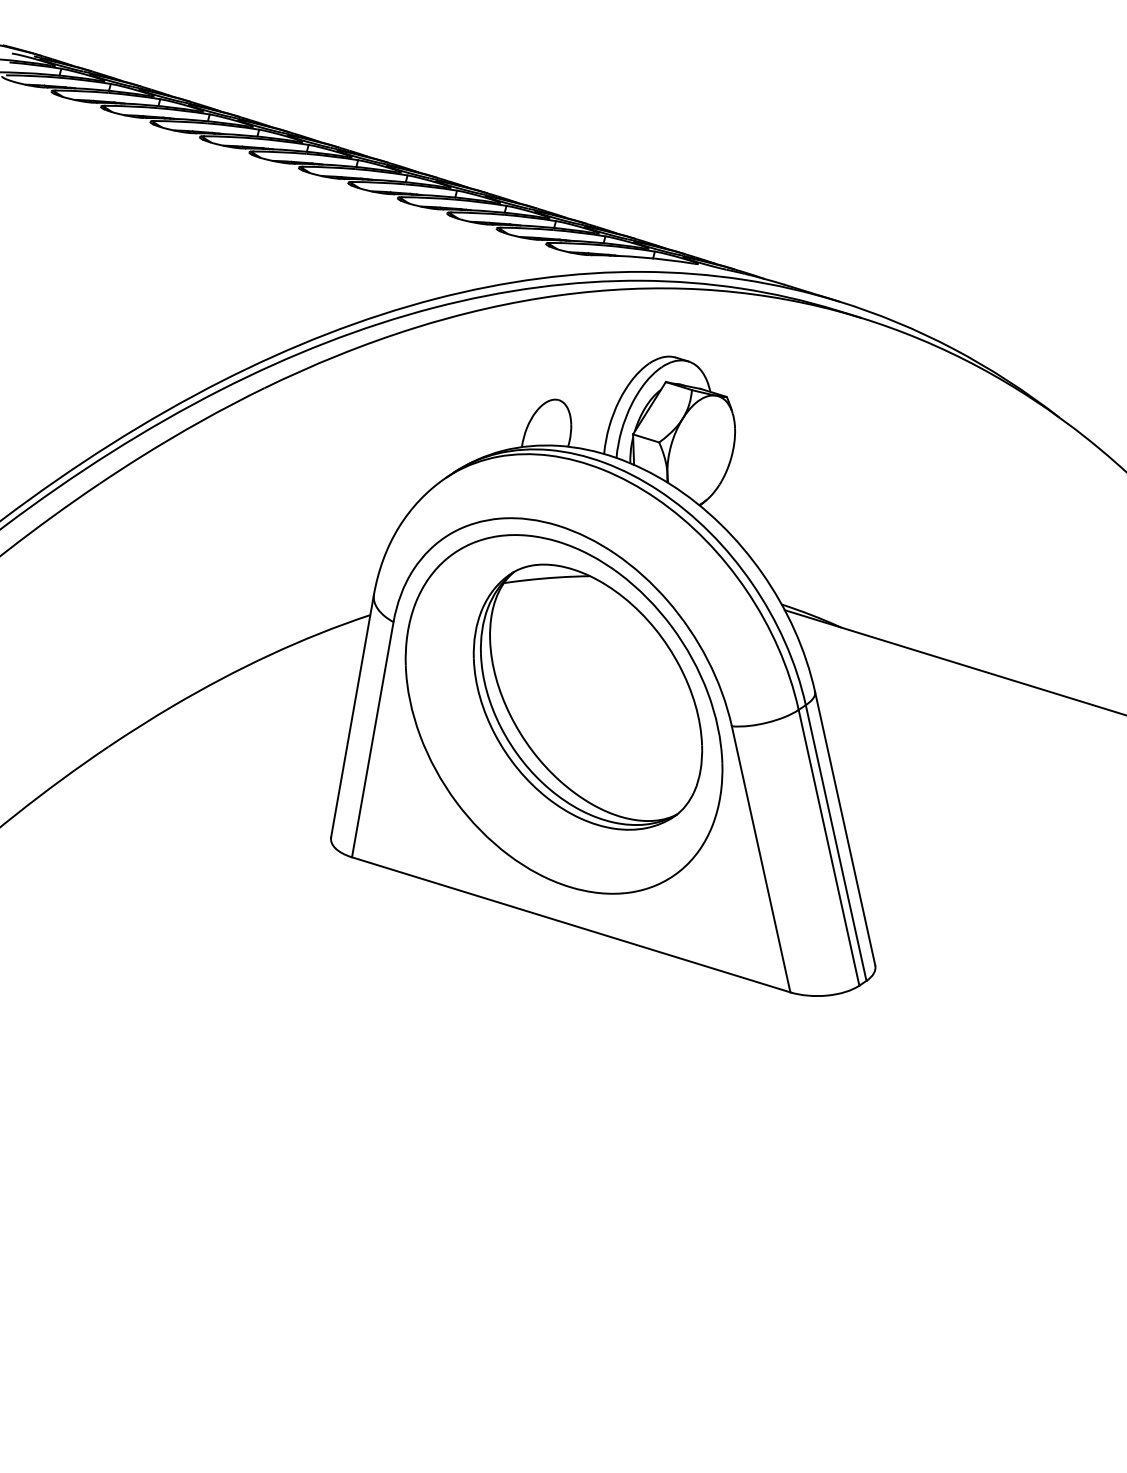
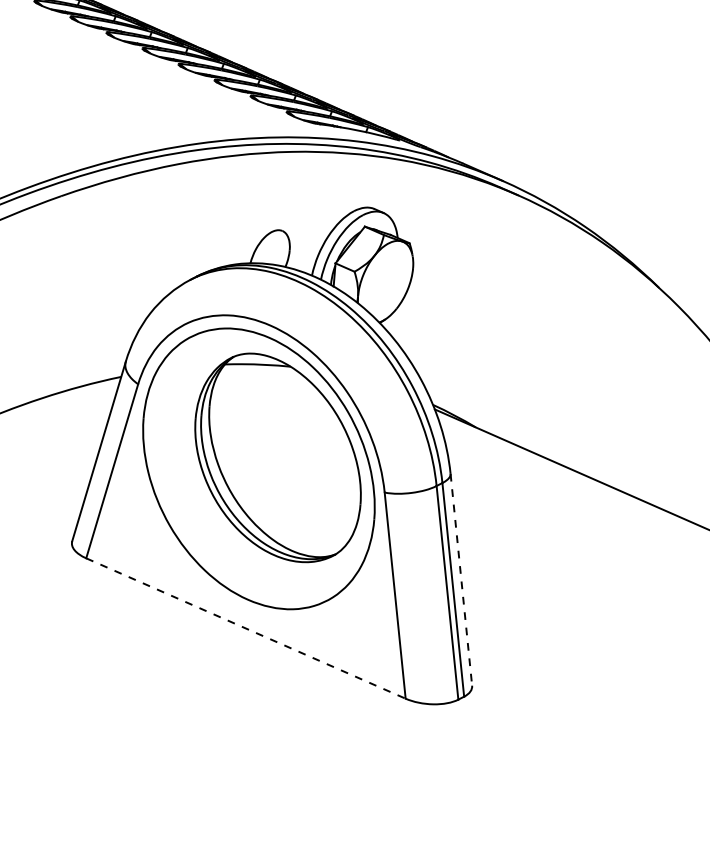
line: (845, 828) -> (461, 579), solid -> dashed
line: (571, 924) -> (246, 628), solid -> dashed

